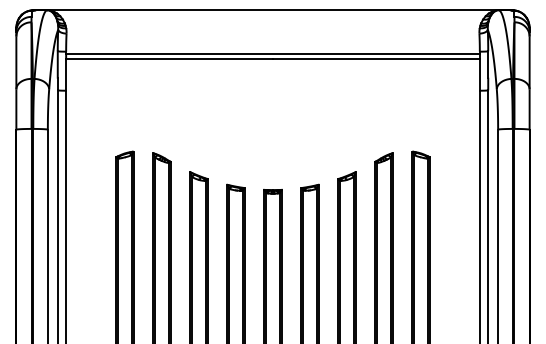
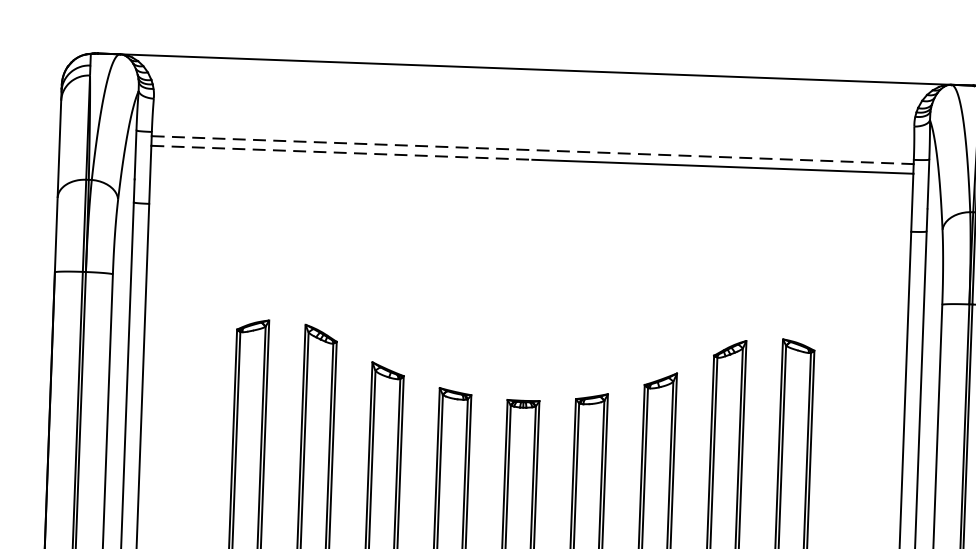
line: (272, 53) -> (531, 149), solid -> dashed
line: (170, 59) -> (343, 153), solid -> dashed

